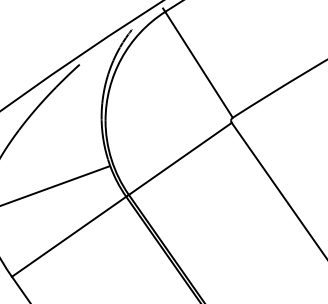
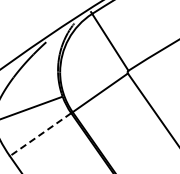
line: (68, 236) -> (40, 134), solid -> dashed

